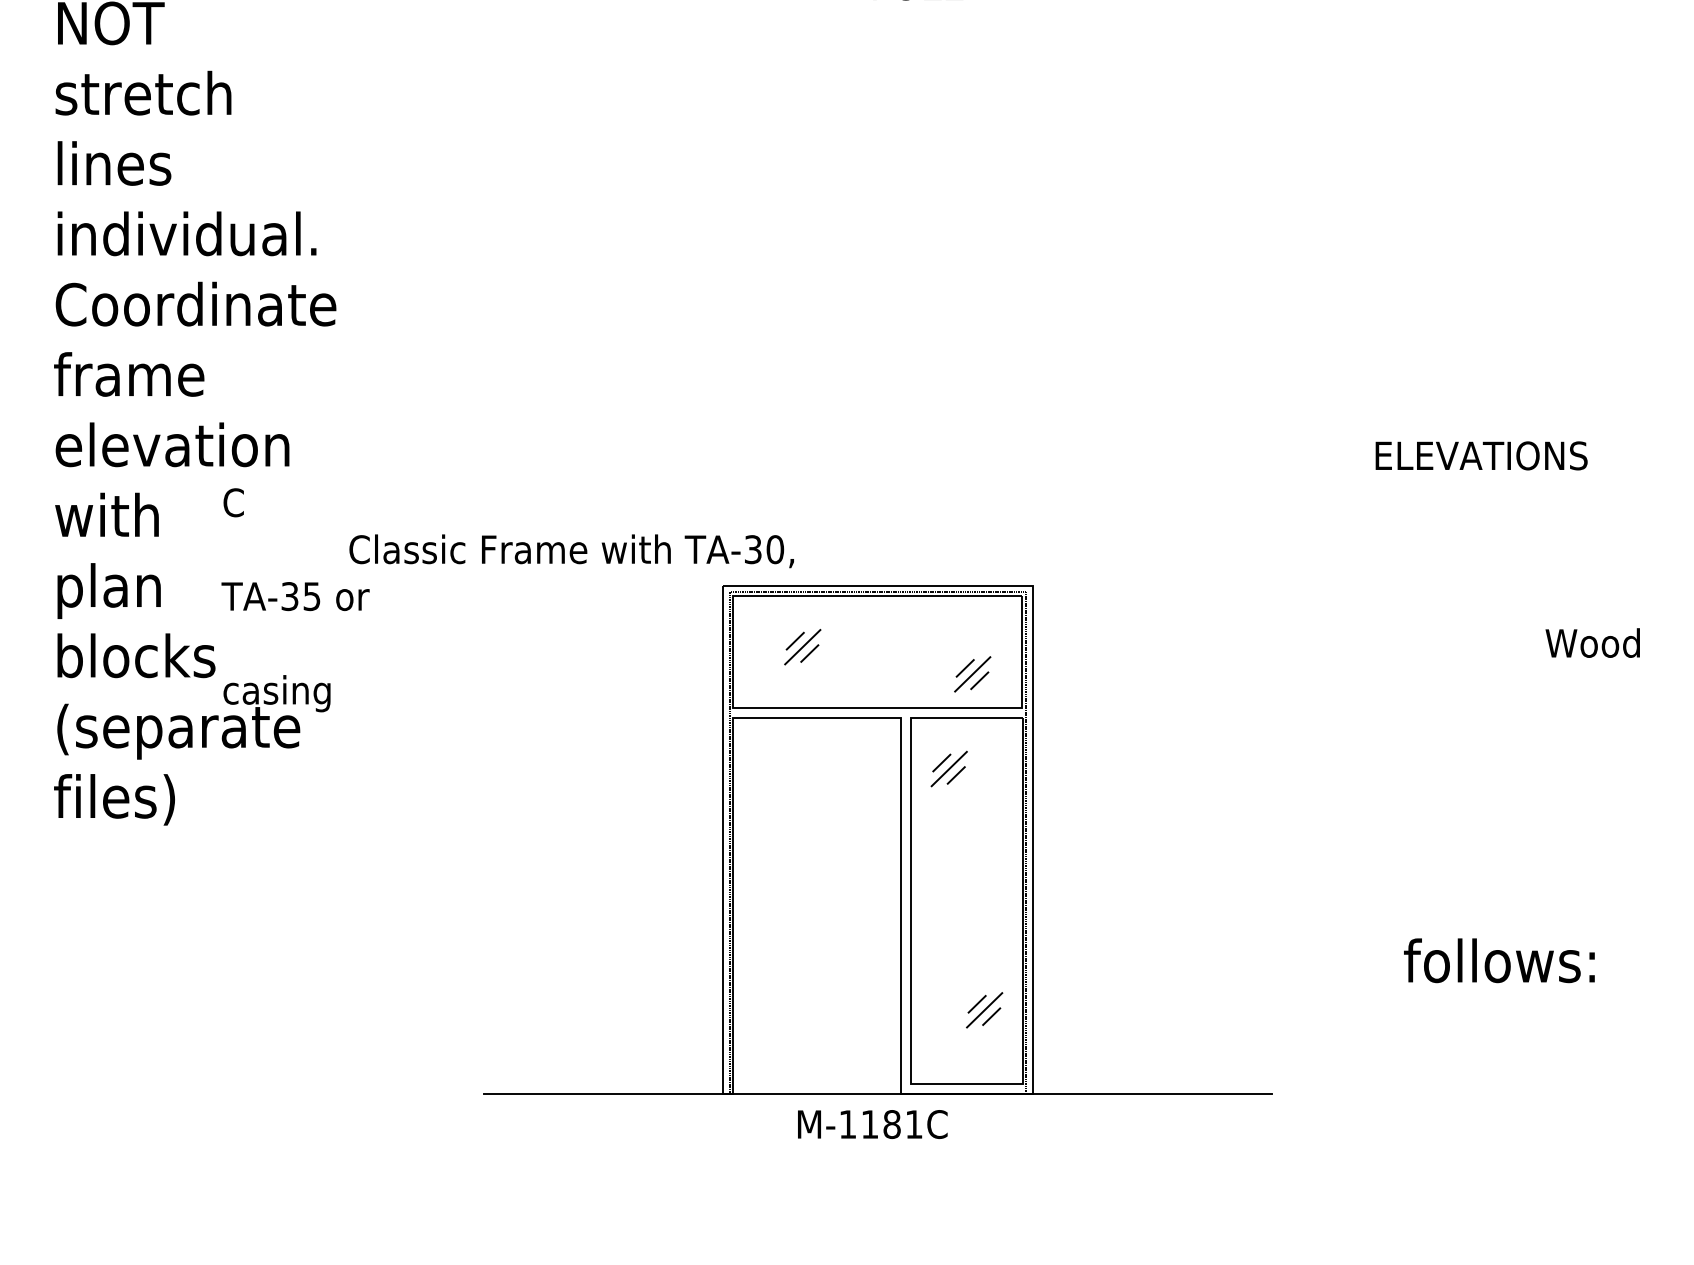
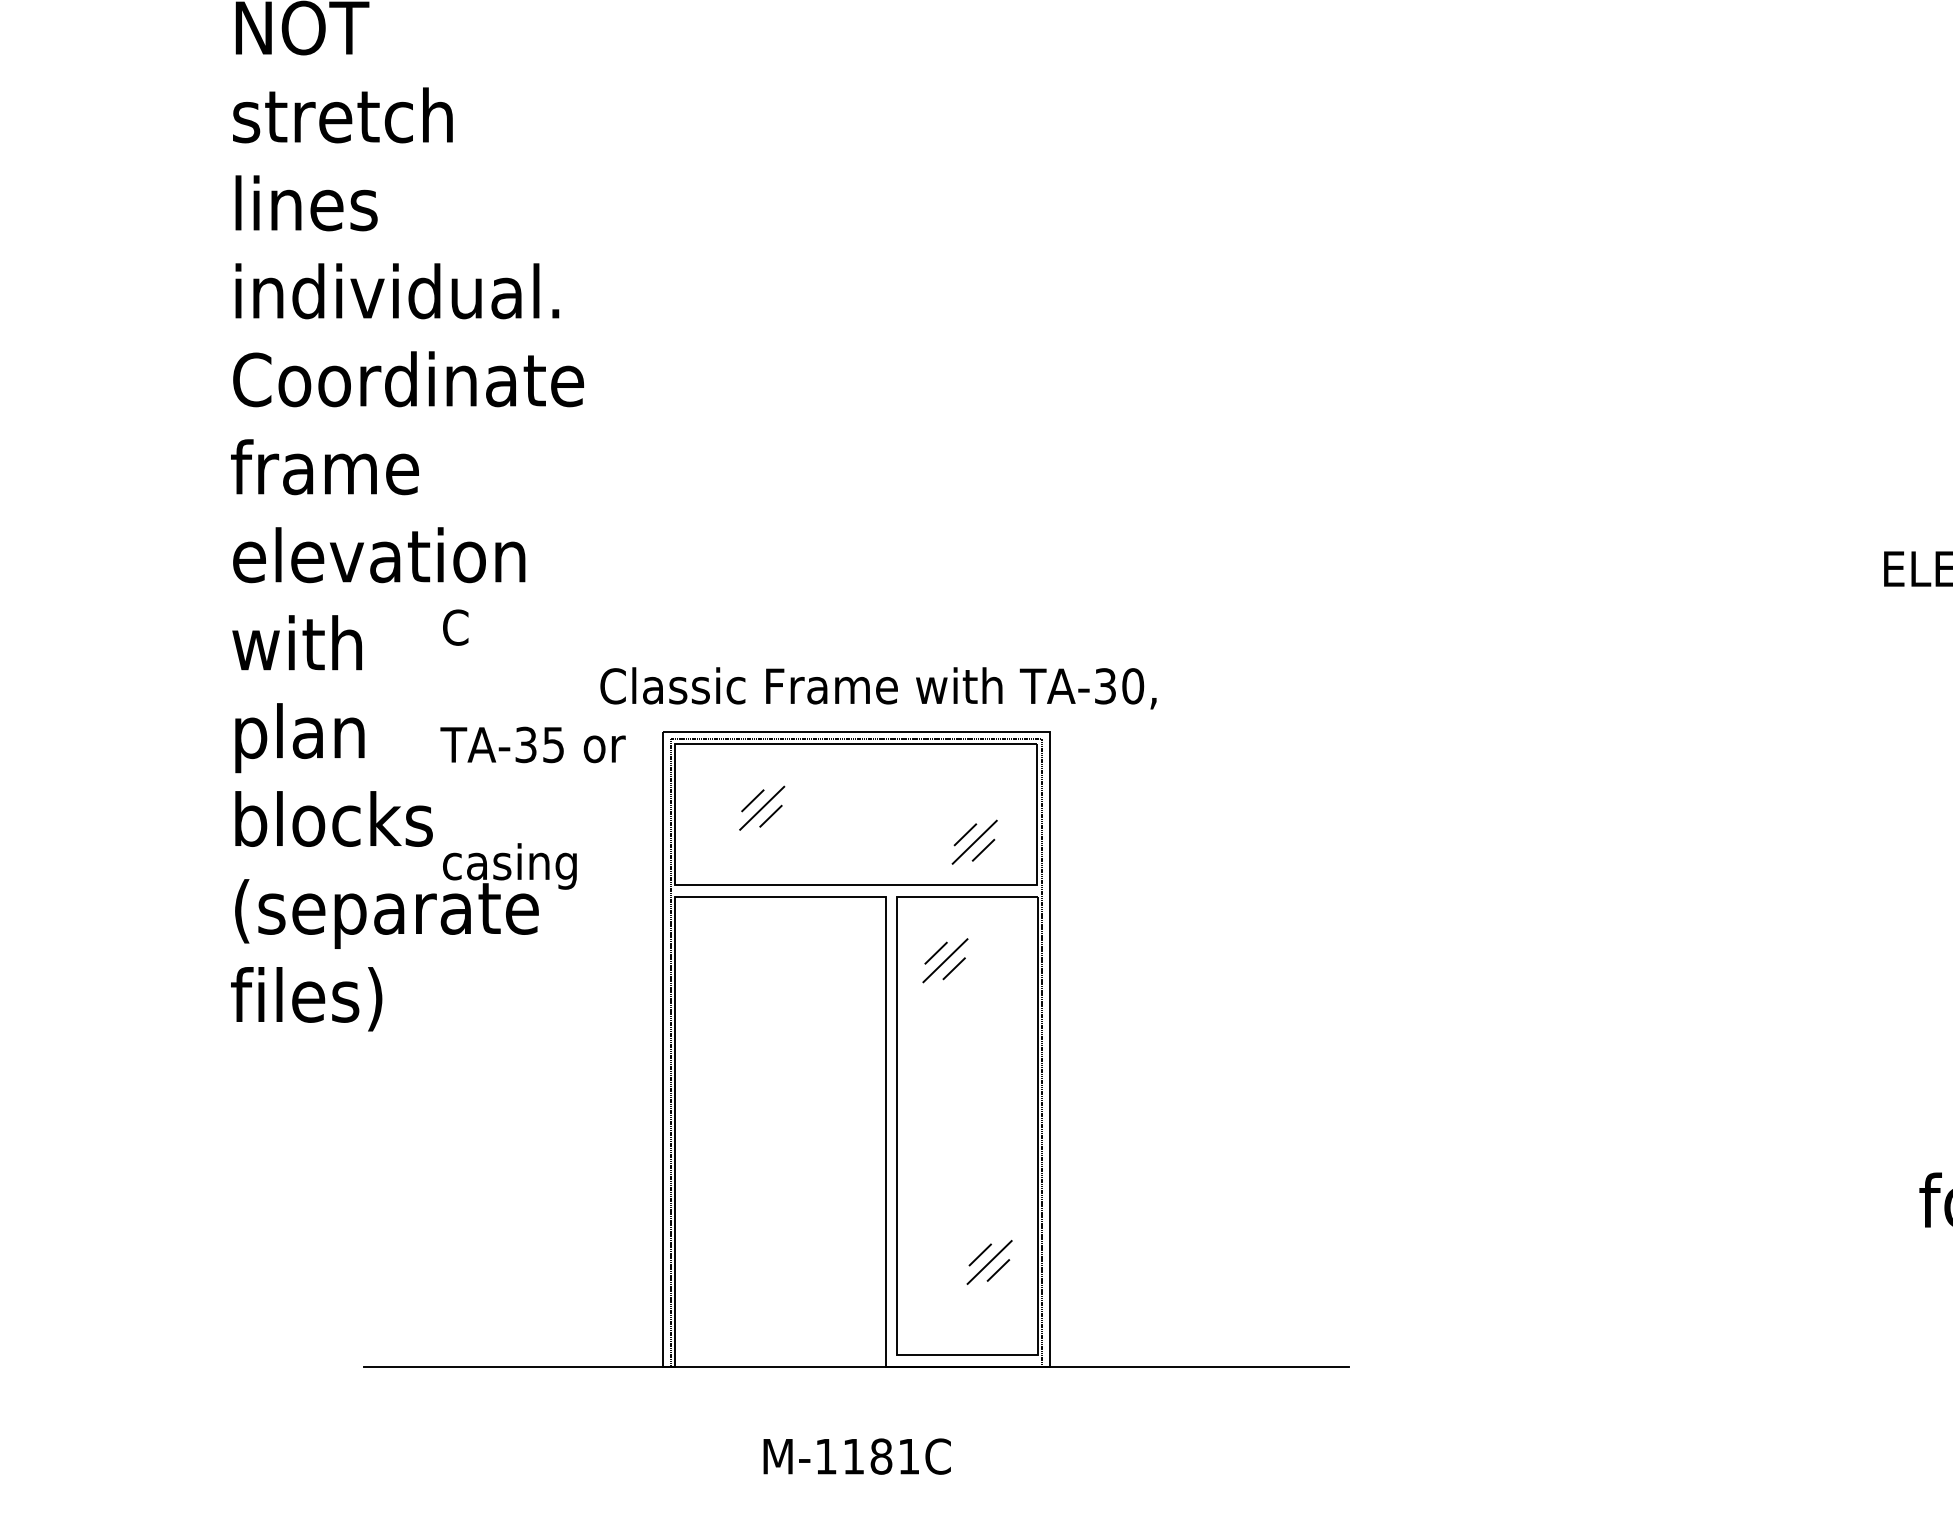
part: (877, 839) -> (855, 1048), moved
text: (872, 1124) -> (856, 1456), moved

